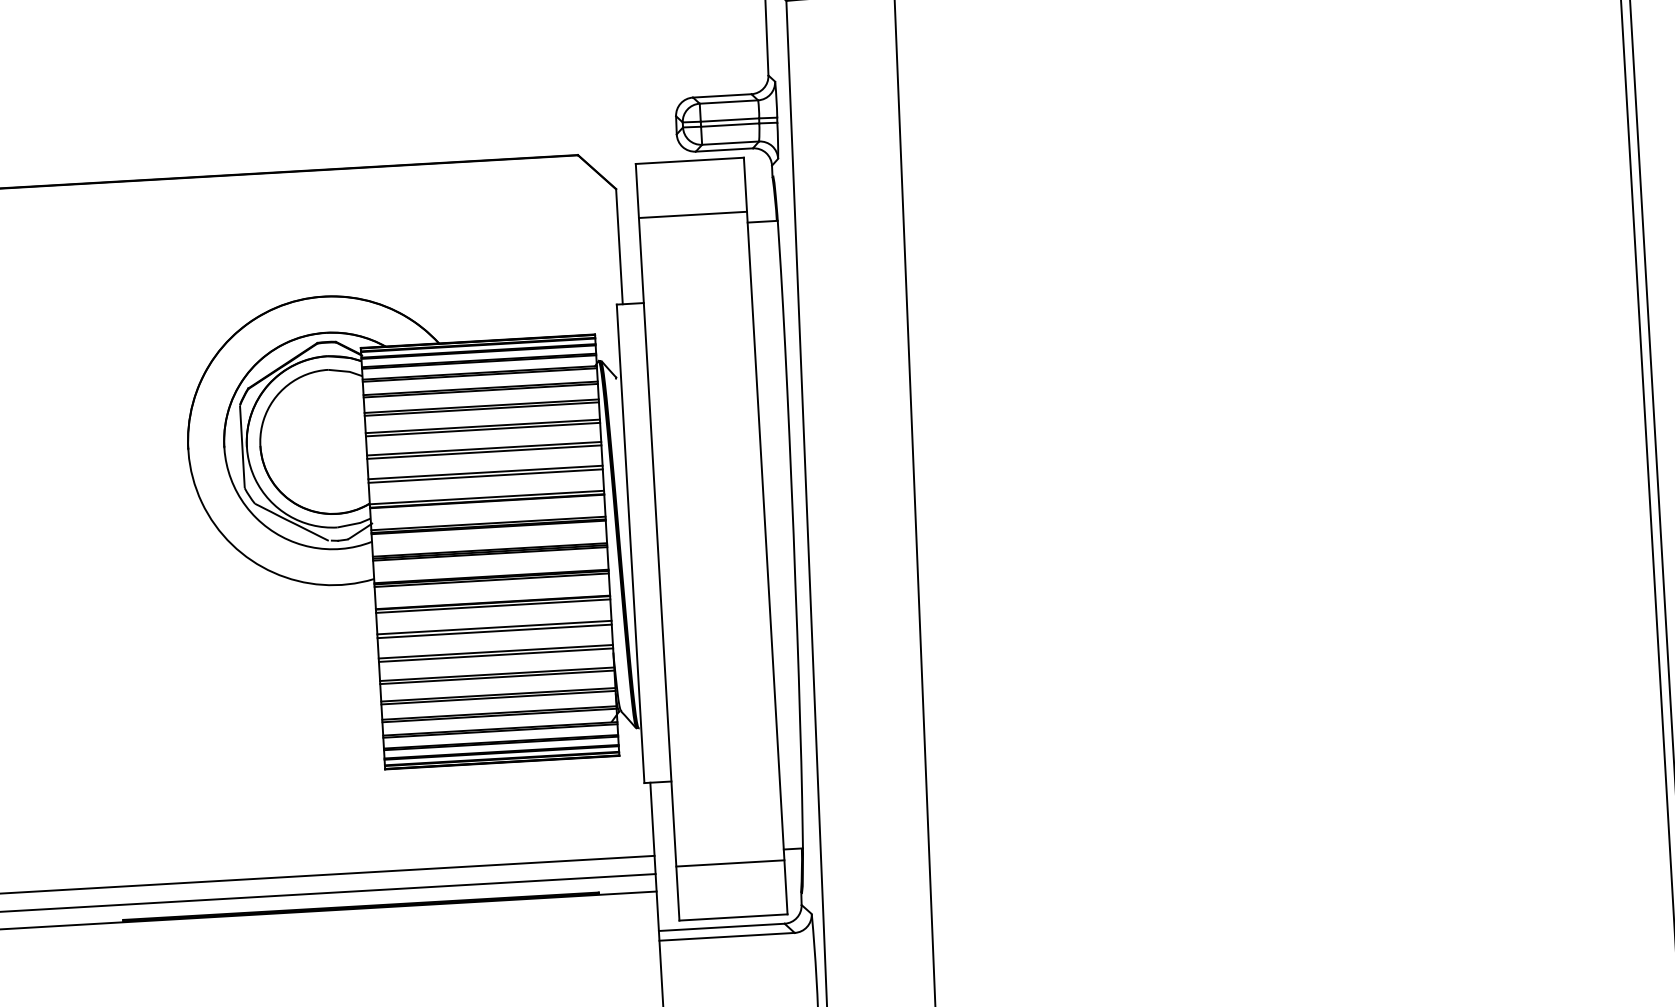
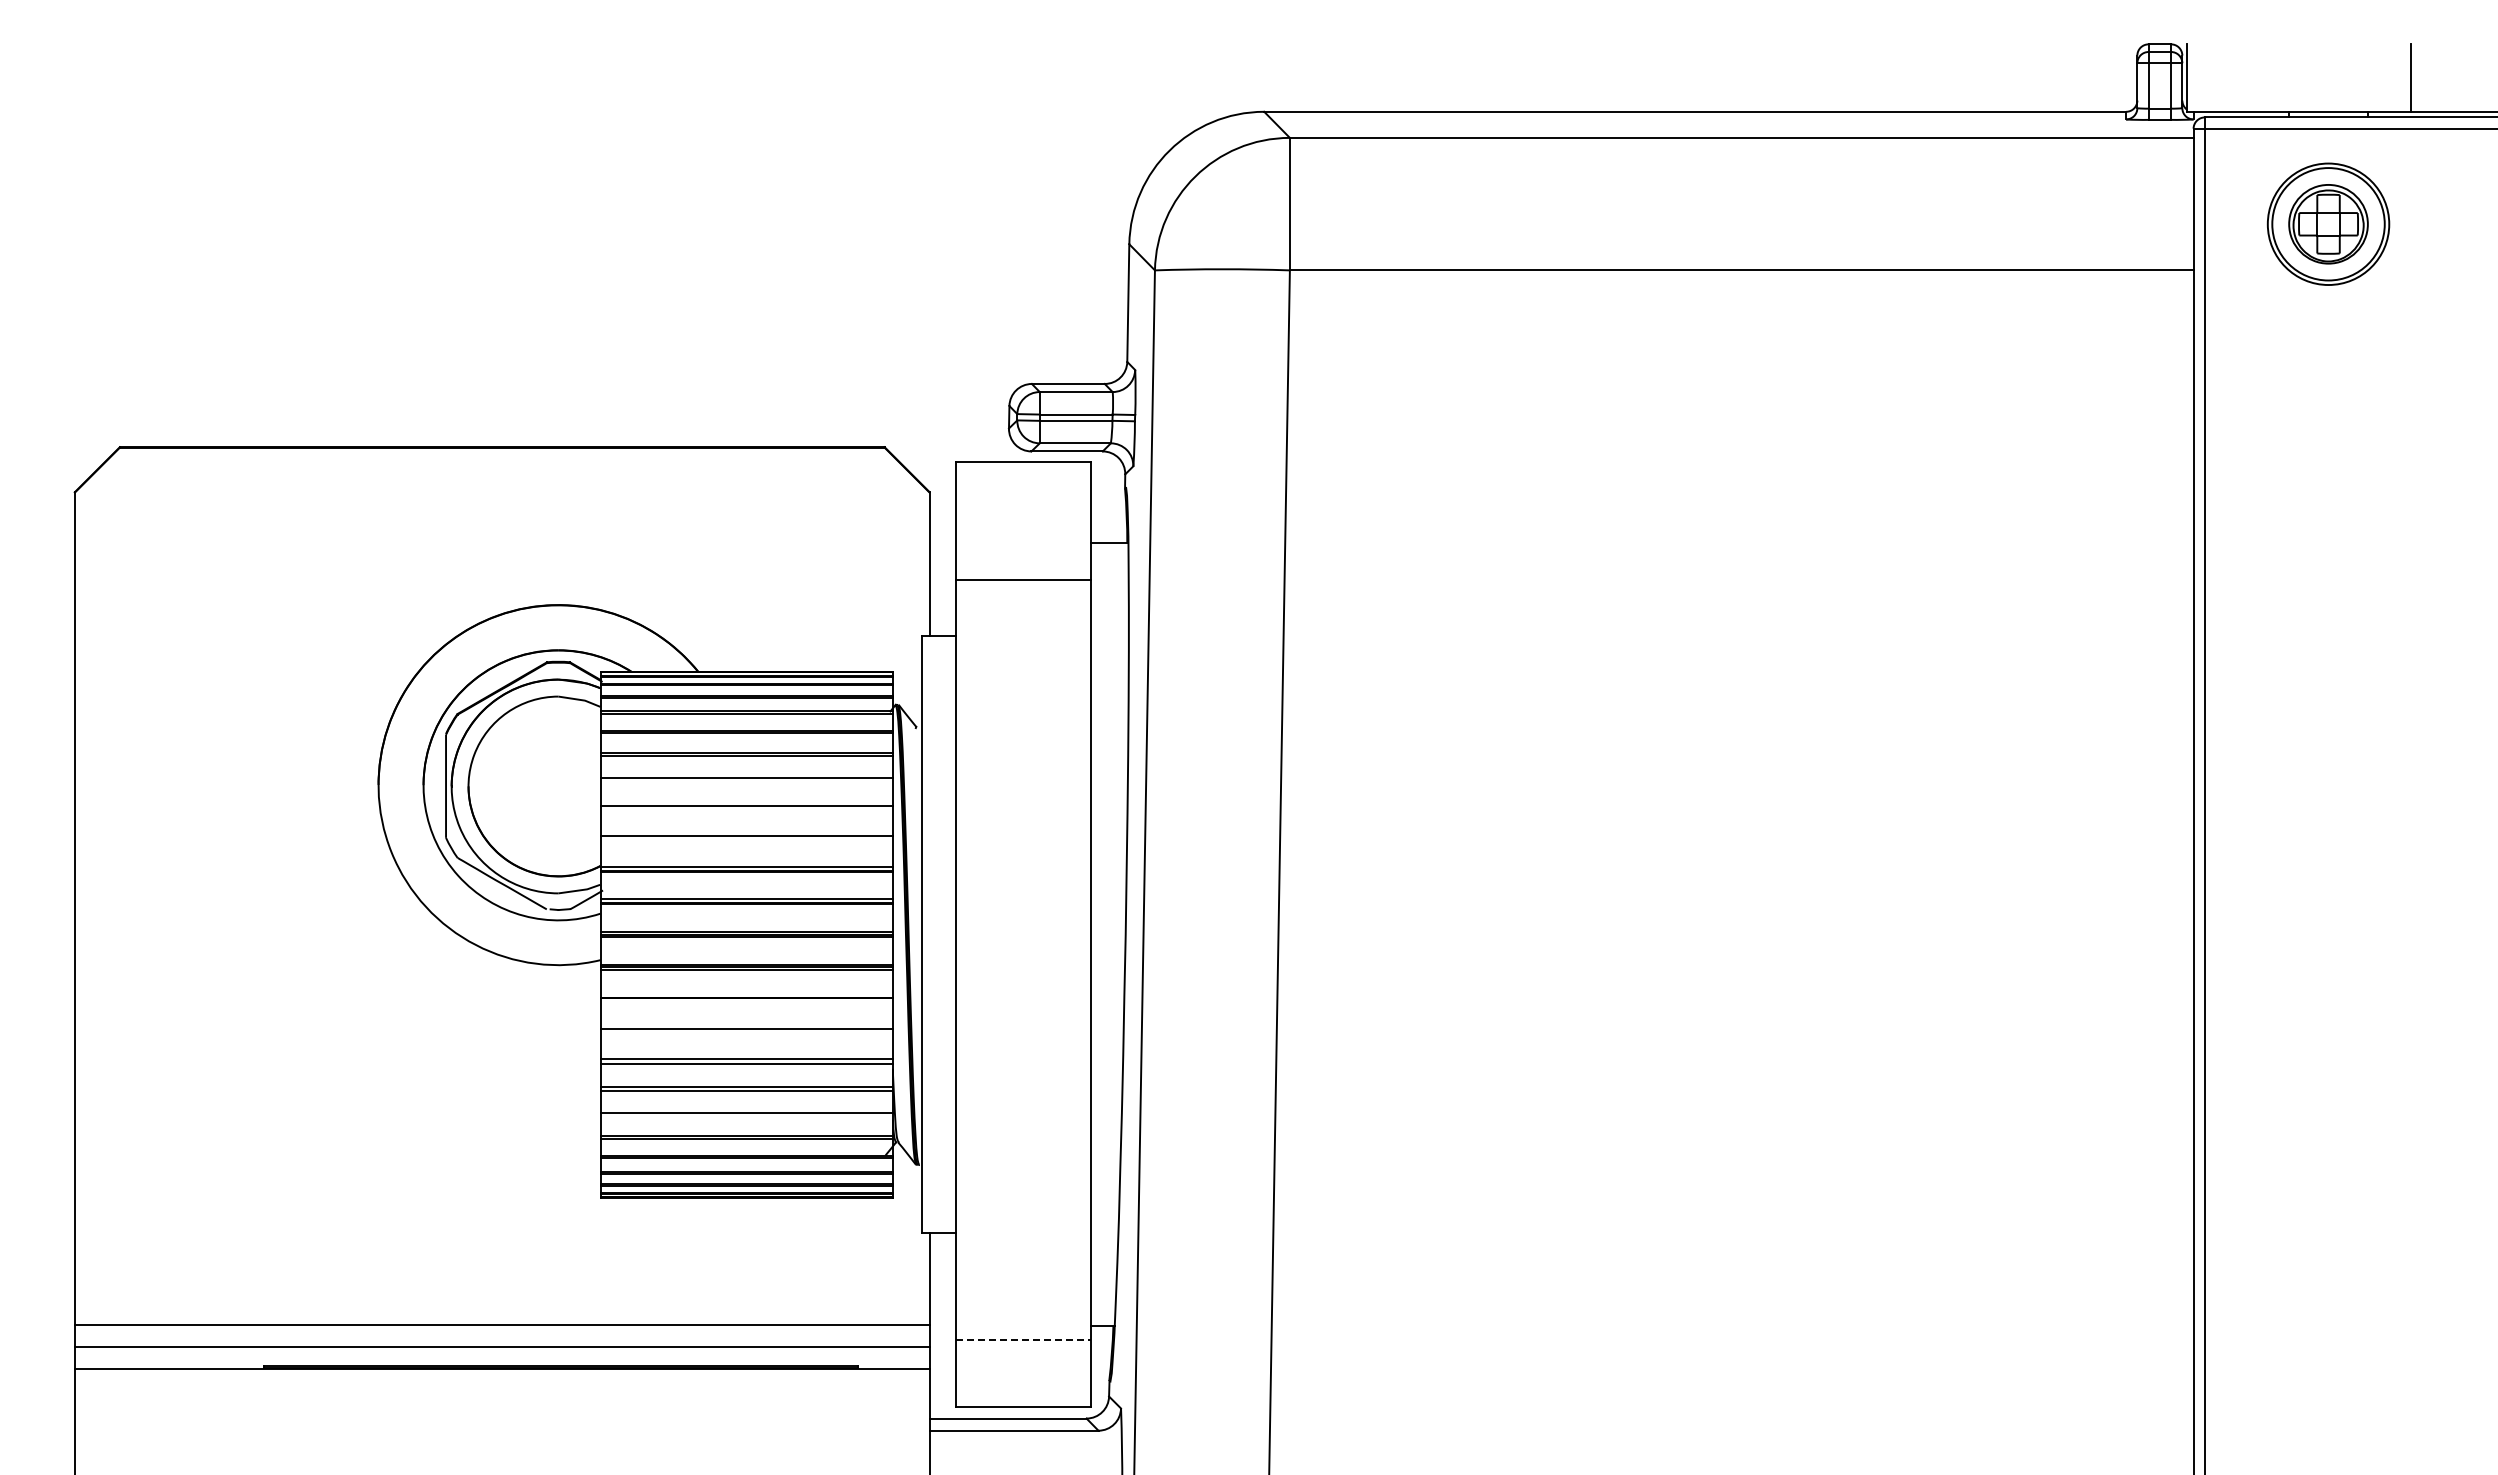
line: (692, 214) -> (1022, 579), moved
line: (482, 429) -> (746, 782), removed
line: (484, 452) -> (746, 810), removed
line: (485, 476) -> (746, 840), removed
line: (493, 606) -> (746, 1002), removed
line: (494, 631) -> (746, 1033), removed
line: (498, 697) -> (746, 1116), removed
line: (730, 863) -> (1023, 1339), solid -> dashed

